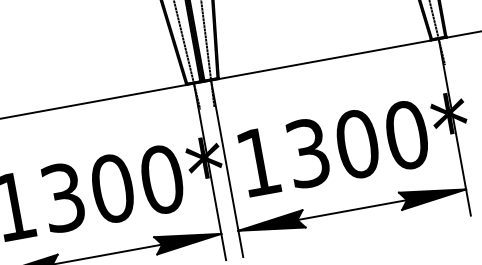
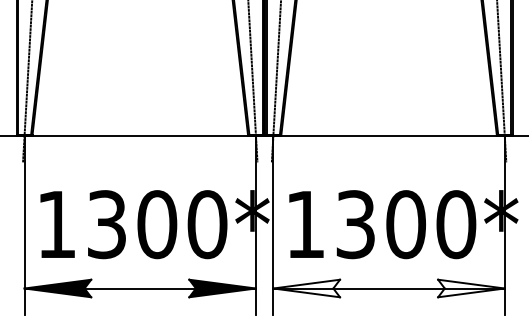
fill: (433, 195) -> (471, 288), removed
fill: (271, 224) -> (306, 288), removed

